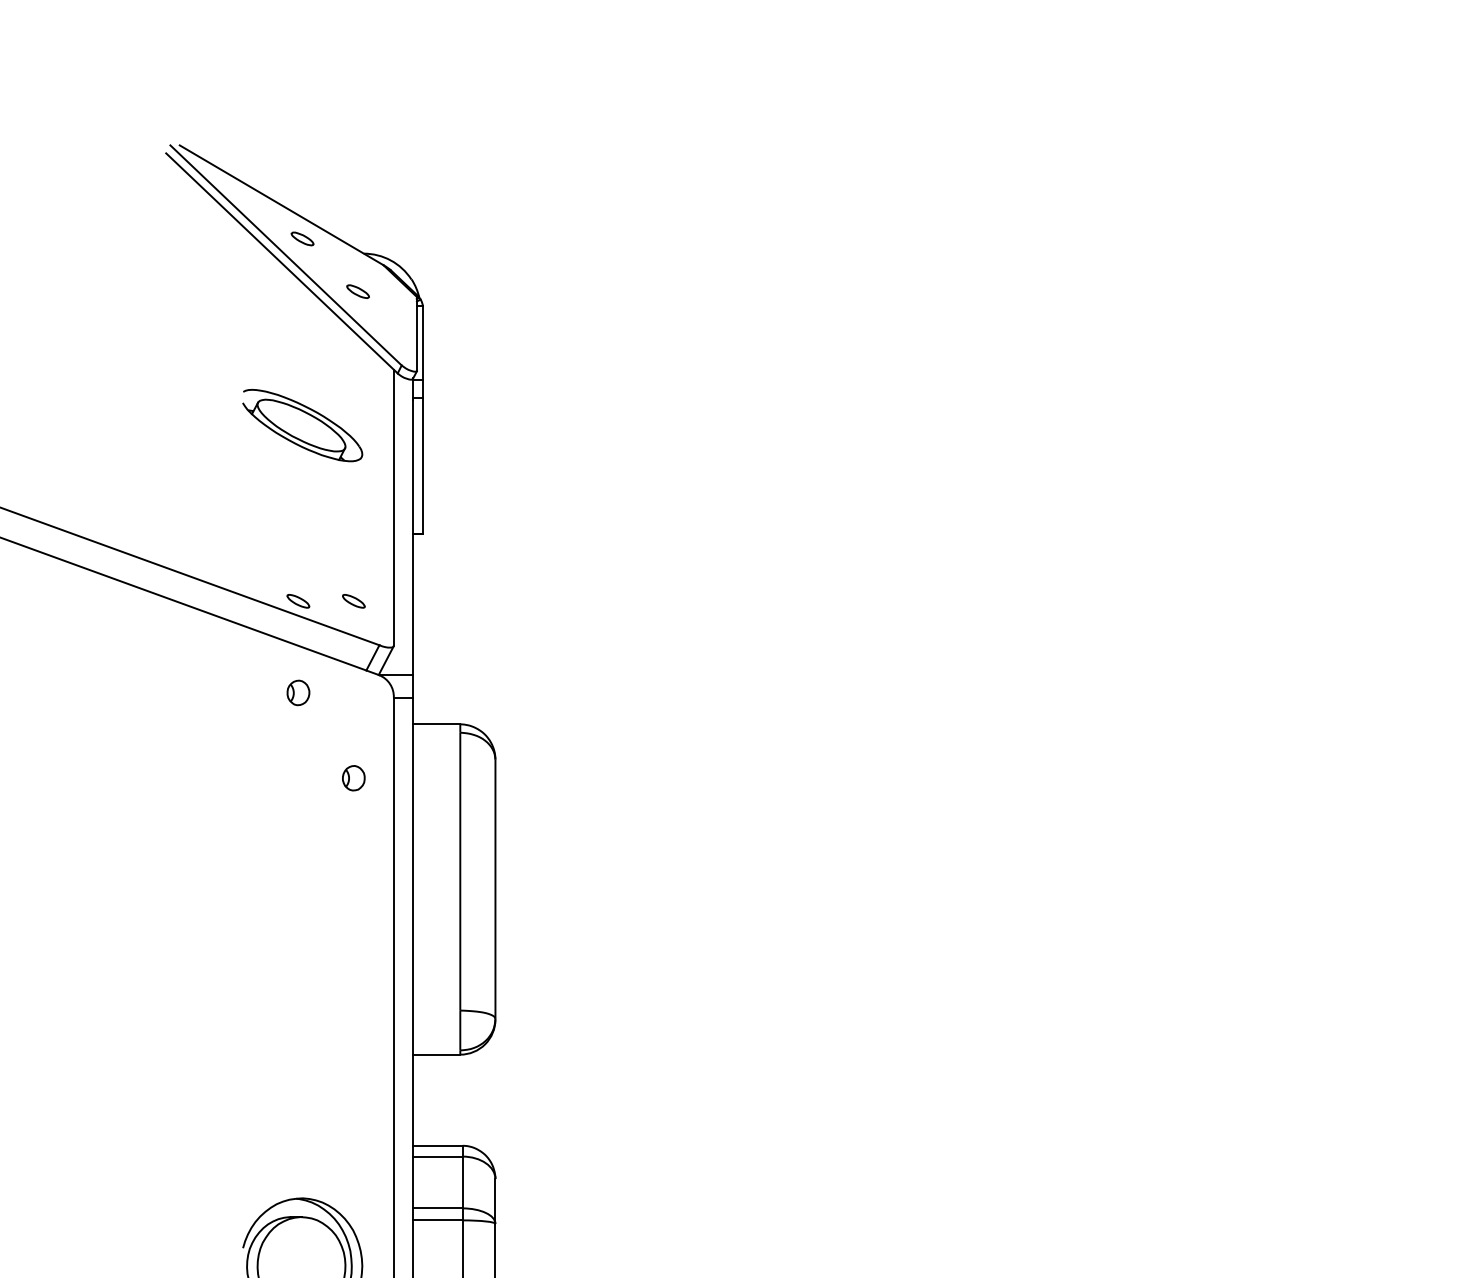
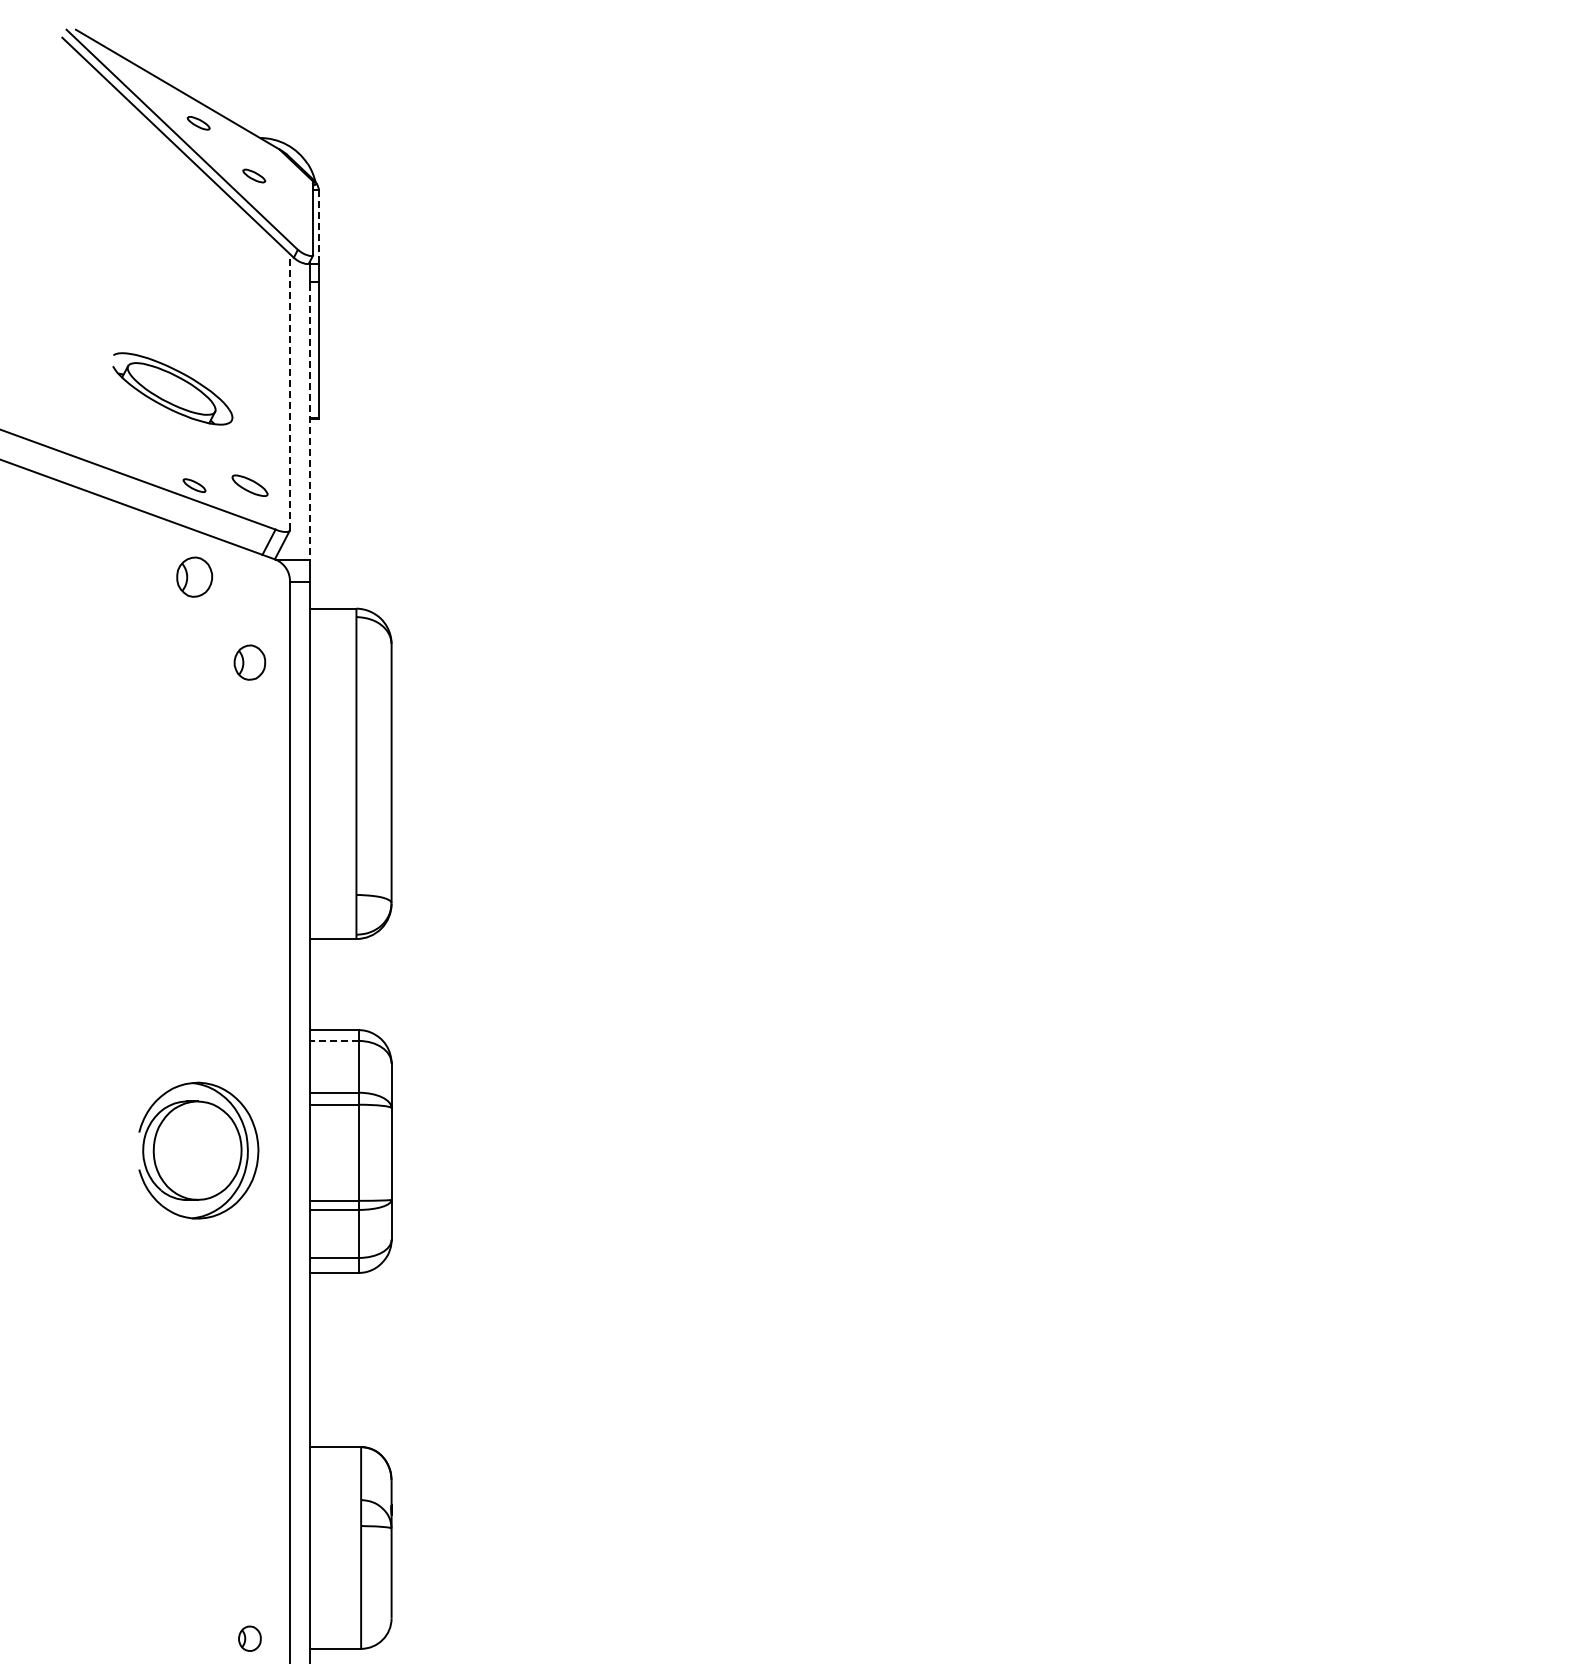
line: (422, 343) -> (318, 227), solid -> dashed
part: (302, 425) -> (172, 388), moved
line: (394, 507) -> (290, 391), solid -> dashed
line: (413, 537) -> (309, 421), solid -> dashed
part: (353, 601) -> (249, 485), size x1.6
part: (298, 693) -> (194, 577), size x1.6
part: (353, 778) -> (249, 662), size x1.4
line: (438, 1156) -> (334, 1040), solid -> dashed

